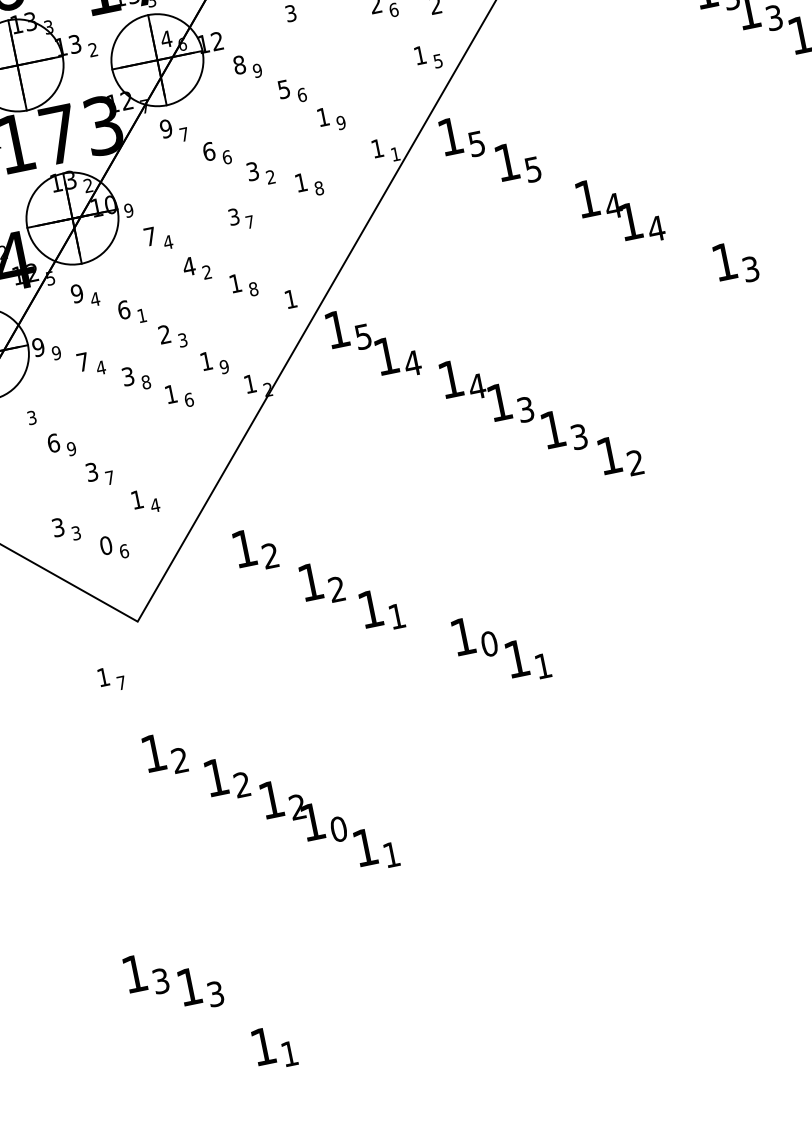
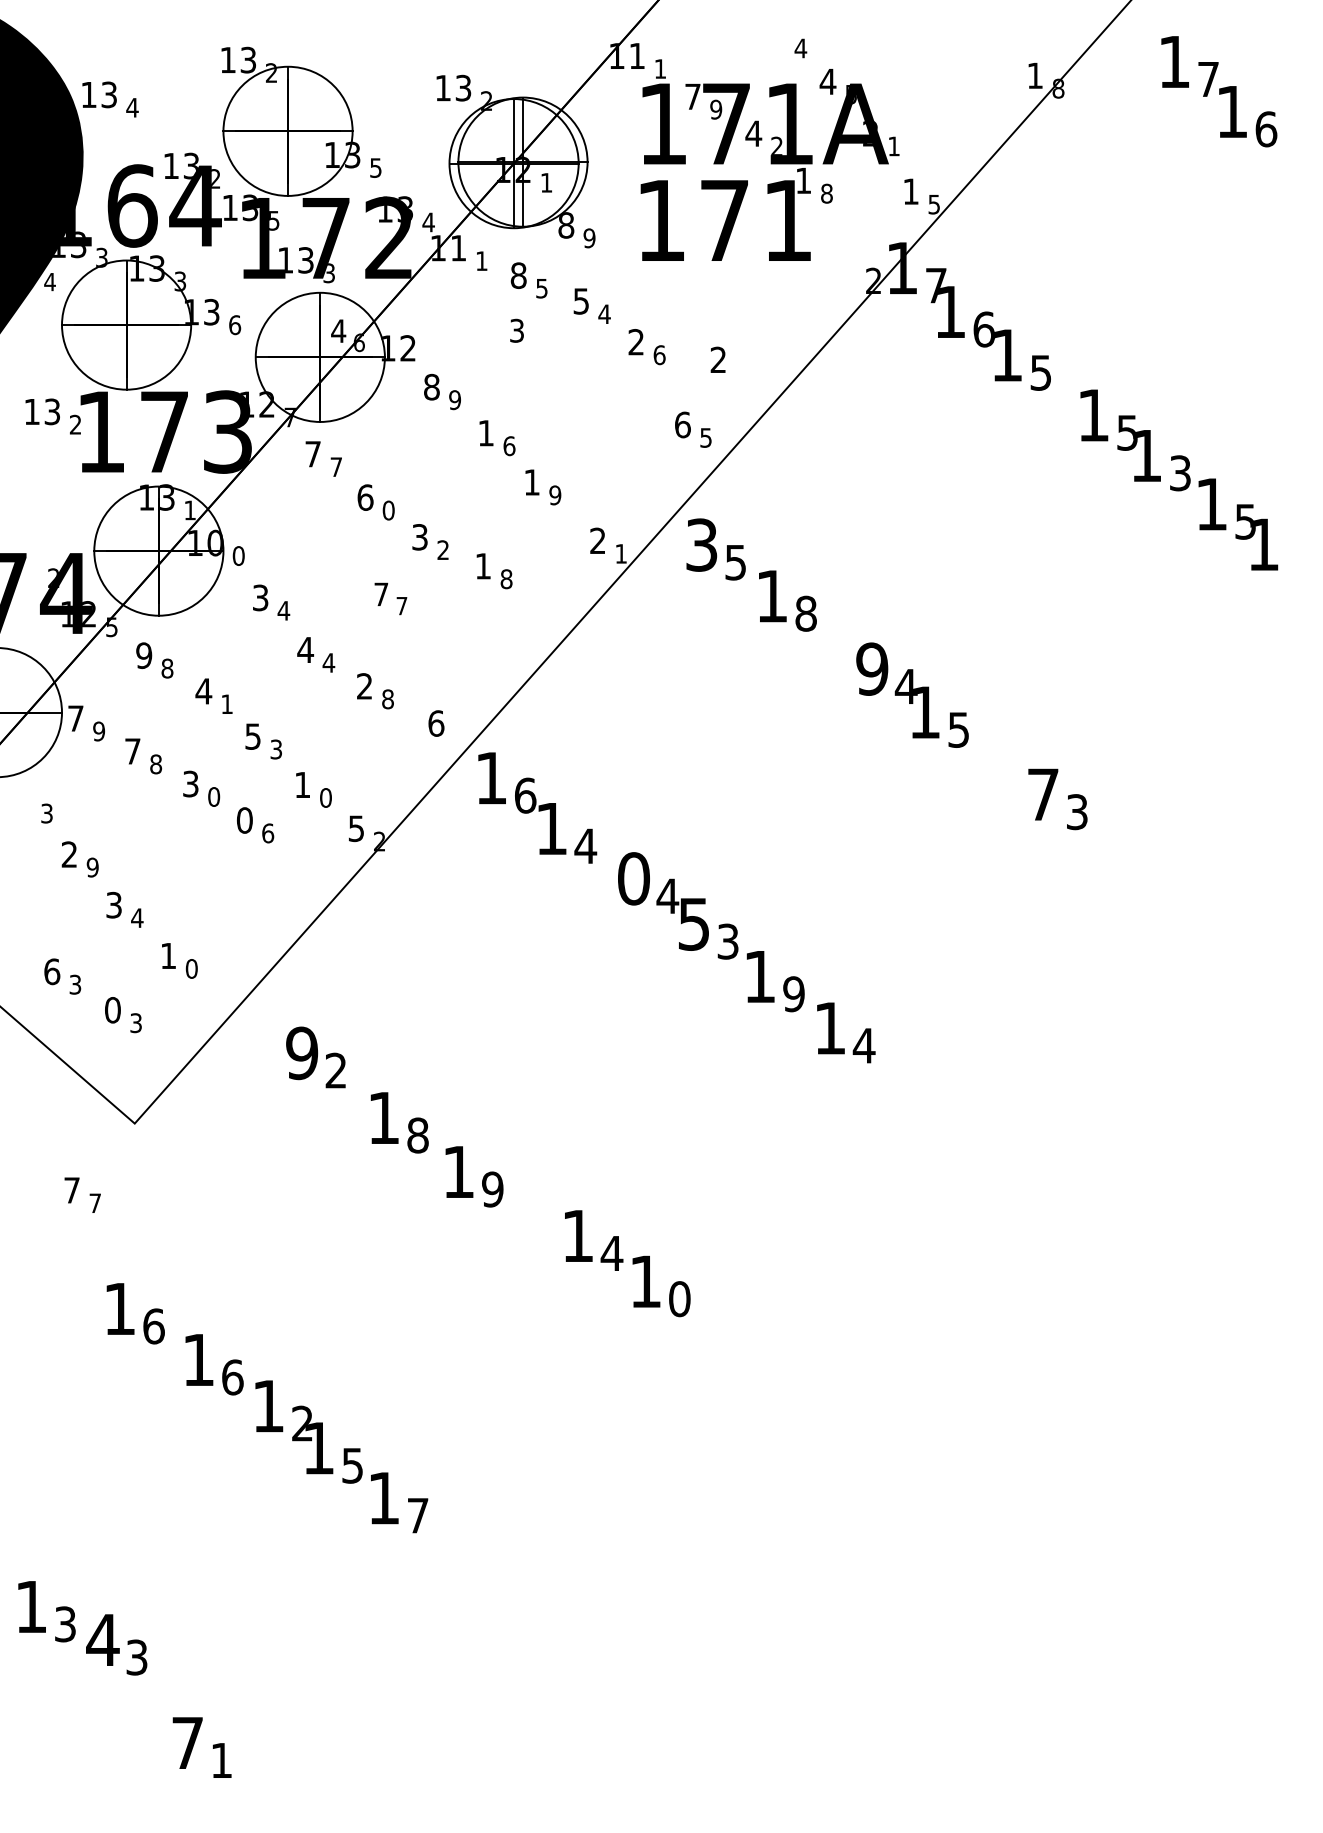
text: (93, 50) -> (235, 325), 2 -> 6
text: (419, 55) -> (682, 424), 1 -> 6
text: (283, 89) -> (485, 433), 5 -> 1
text: (166, 128) -> (313, 454), 9 -> 7
text: (450, 136) -> (701, 544), 1 -> 3
text: (377, 148) -> (597, 540), 1 -> 2
text: (226, 157) -> (388, 510), 6 -> 0
text: (532, 169) -> (805, 613), 5 -> 8
text: (87, 185) -> (189, 509), 2 -> 1
text: (587, 198) -> (872, 668), 1 -> 9
text: (128, 210) -> (238, 555), 9 -> 0
text: (234, 216) -> (381, 594), 3 -> 7
text: (656, 228) -> (958, 729), 4 -> 5
text: (150, 236) -> (260, 597), 7 -> 3
text: (724, 261) -> (1043, 794), 1 -> 7
text: (206, 272) -> (328, 662), 2 -> 4
text: (235, 283) -> (364, 686), 1 -> 2
text: (95, 299) -> (167, 668), 4 -> 8
text: (290, 299) -> (436, 723), 1 -> 6
text: (123, 310) -> (203, 691), 6 -> 4
text: (164, 334) -> (252, 736), 2 -> 5
text: (363, 336) -> (525, 795), 5 -> 6
text: (38, 347) -> (75, 718), 9 -> 7
text: (224, 366) -> (325, 797), 9 -> 0
text: (100, 368) -> (155, 764), 4 -> 8
text: (450, 379) -> (633, 878), 1 -> 0
text: (146, 381) -> (214, 796), 8 -> 0
text: (249, 384) -> (355, 828), 1 -> 5
text: (170, 394) -> (244, 820), 1 -> 0
text: (499, 402) -> (693, 924), 1 -> 5
text: (579, 437) -> (793, 994), 3 -> 9
text: (53, 443) -> (69, 854), 6 -> 2
text: (635, 462) -> (863, 1045), 2 -> 4
text: (110, 477) -> (137, 917), 7 -> 4
text: (155, 505) -> (191, 968), 4 -> 0
text: (58, 527) -> (52, 971), 3 -> 6
text: (244, 548) -> (302, 1053), 1 -> 9
text: (124, 551) -> (136, 1023), 6 -> 3
text: (336, 589) -> (417, 1135), 2 -> 8
text: (396, 616) -> (492, 1189), 1 -> 9
text: (489, 644) -> (611, 1253), 0 -> 4
text: (543, 666) -> (679, 1299), 1 -> 0
text: (103, 677) -> (71, 1190), 1 -> 7
text: (179, 760) -> (153, 1326), 2 -> 6
text: (242, 784) -> (232, 1377), 2 -> 6
text: (338, 829) -> (352, 1465), 0 -> 5
text: (391, 854) -> (418, 1515), 1 -> 7
text: (189, 986) -> (102, 1639), 1 -> 4
text: (263, 1046) -> (187, 1742), 1 -> 7

